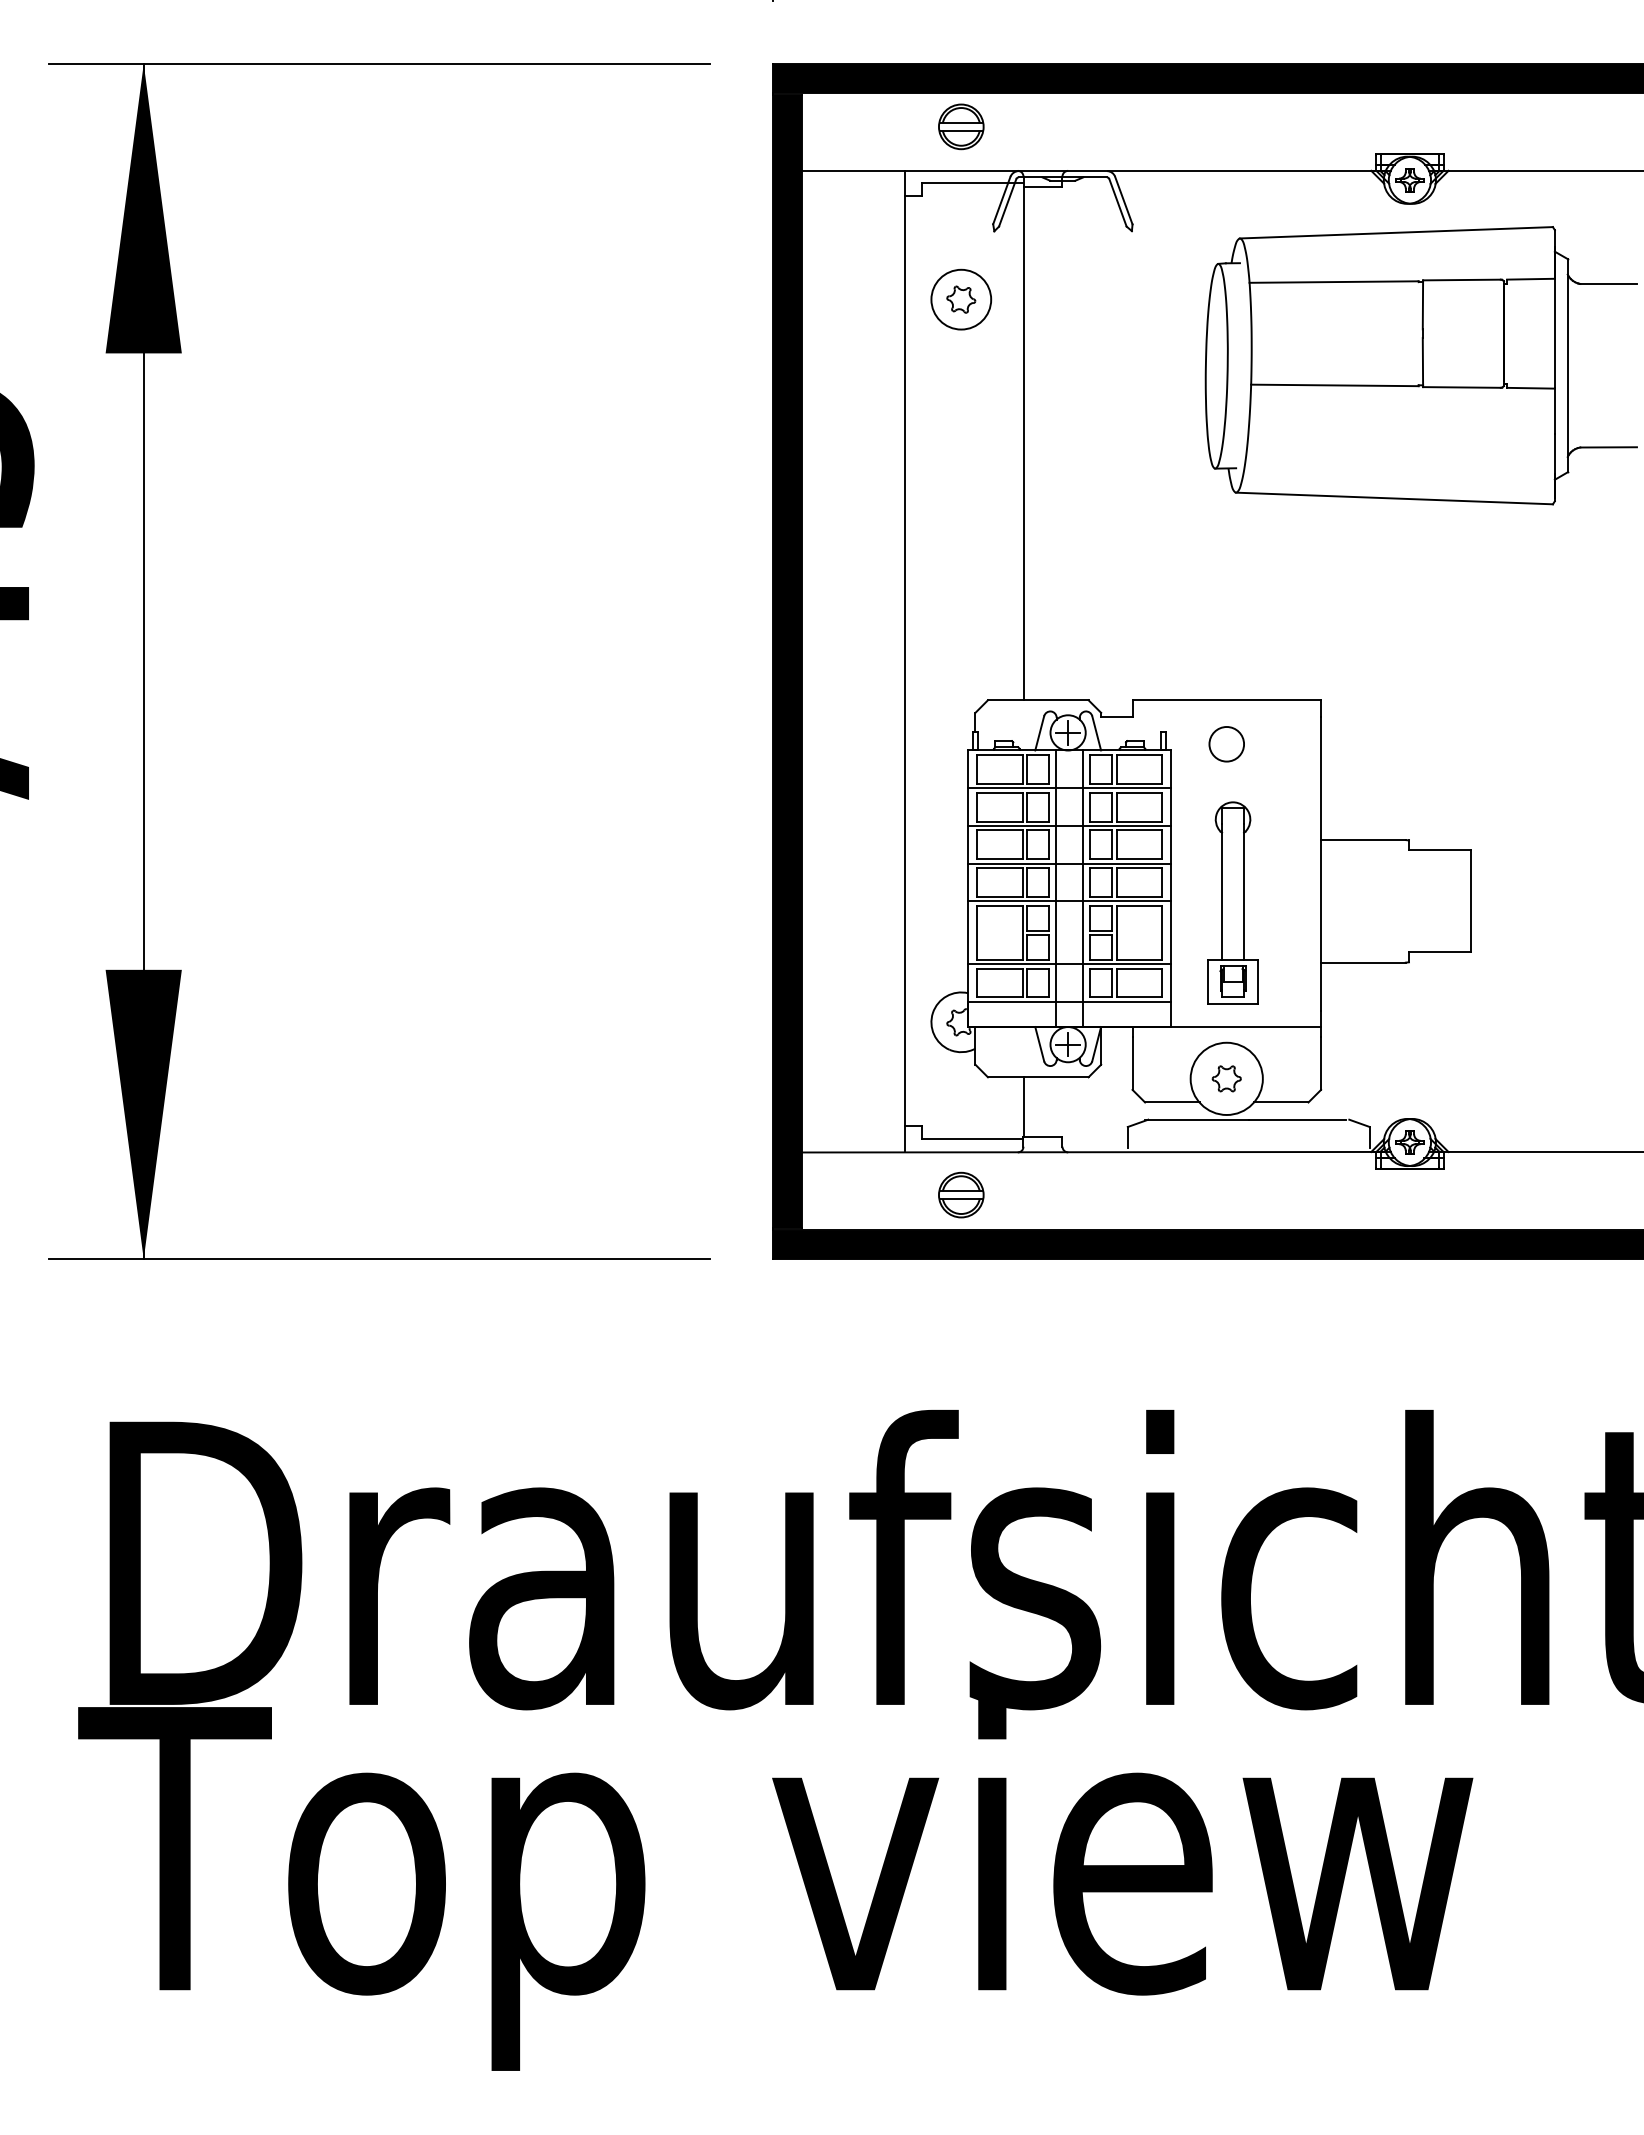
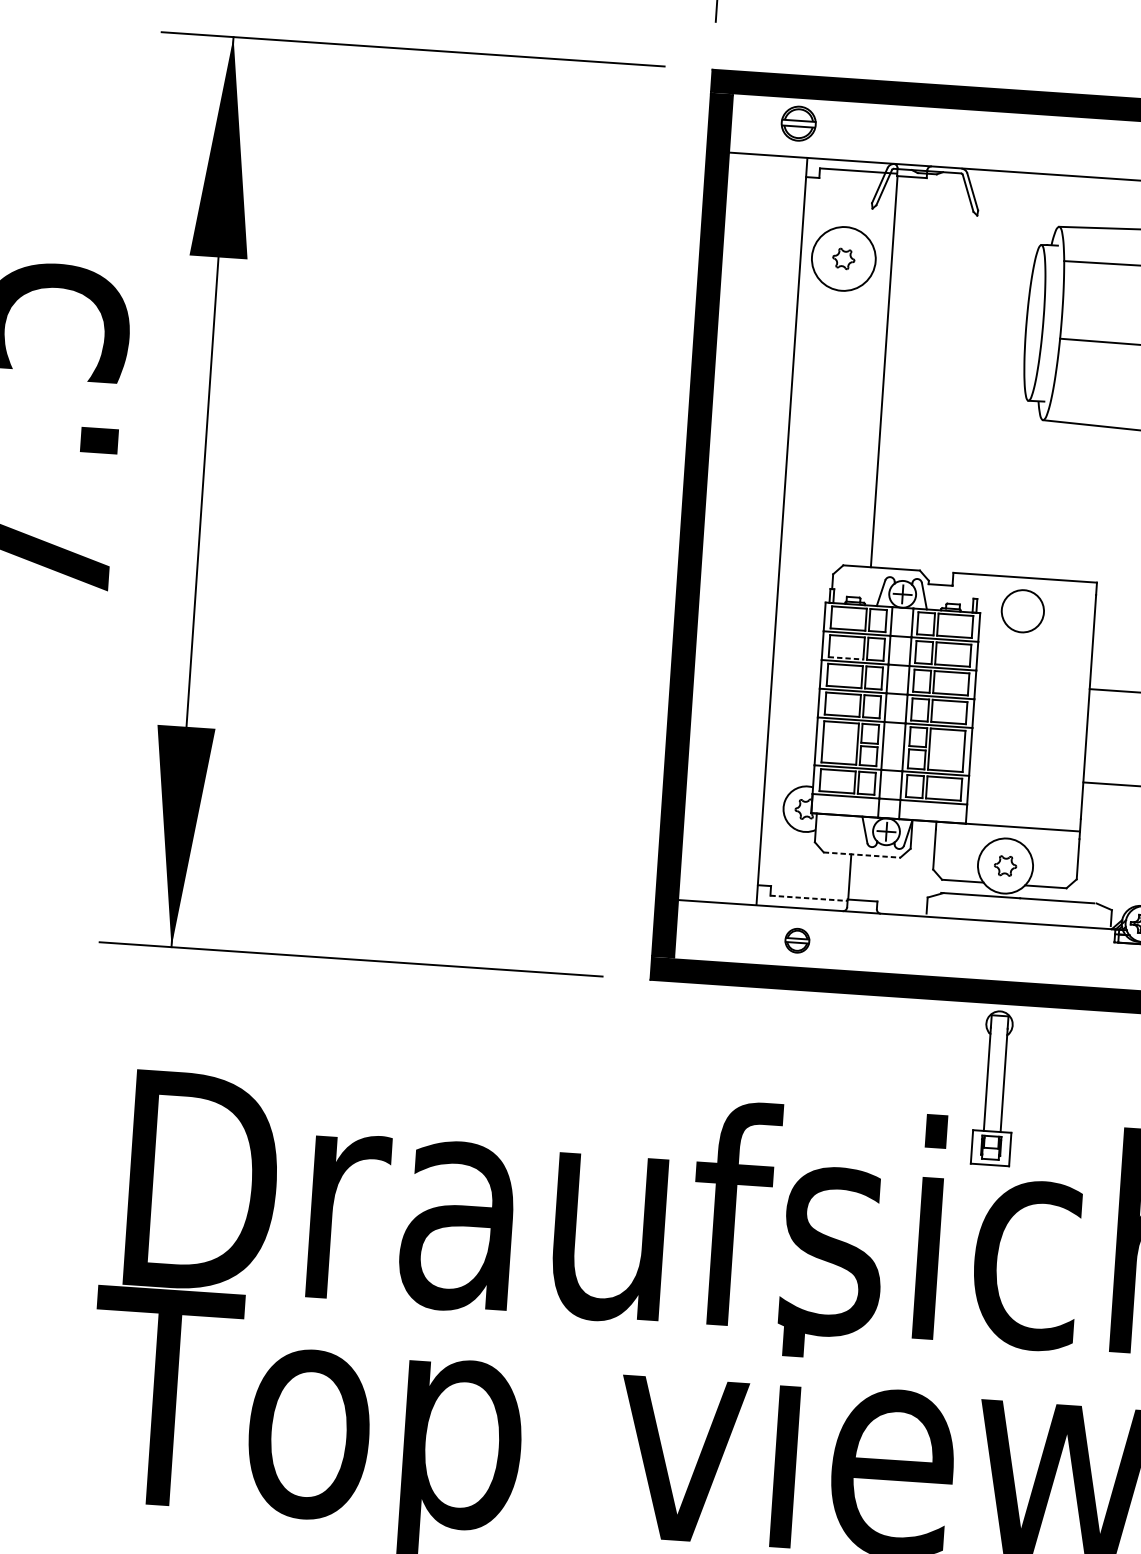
part: (961, 126) -> (798, 123), moved
circle: (961, 299) -> (843, 258), size x1.4
circle: (1226, 743) -> (1022, 610), size x1.6
line: (999, 821) -> (845, 658), solid -> dashed
part: (1232, 902) -> (994, 1087), moved
line: (1038, 1077) -> (862, 855), solid -> dashed
line: (972, 1138) -> (808, 898), solid -> dashed
part: (961, 1194) -> (797, 940), size x0.7

